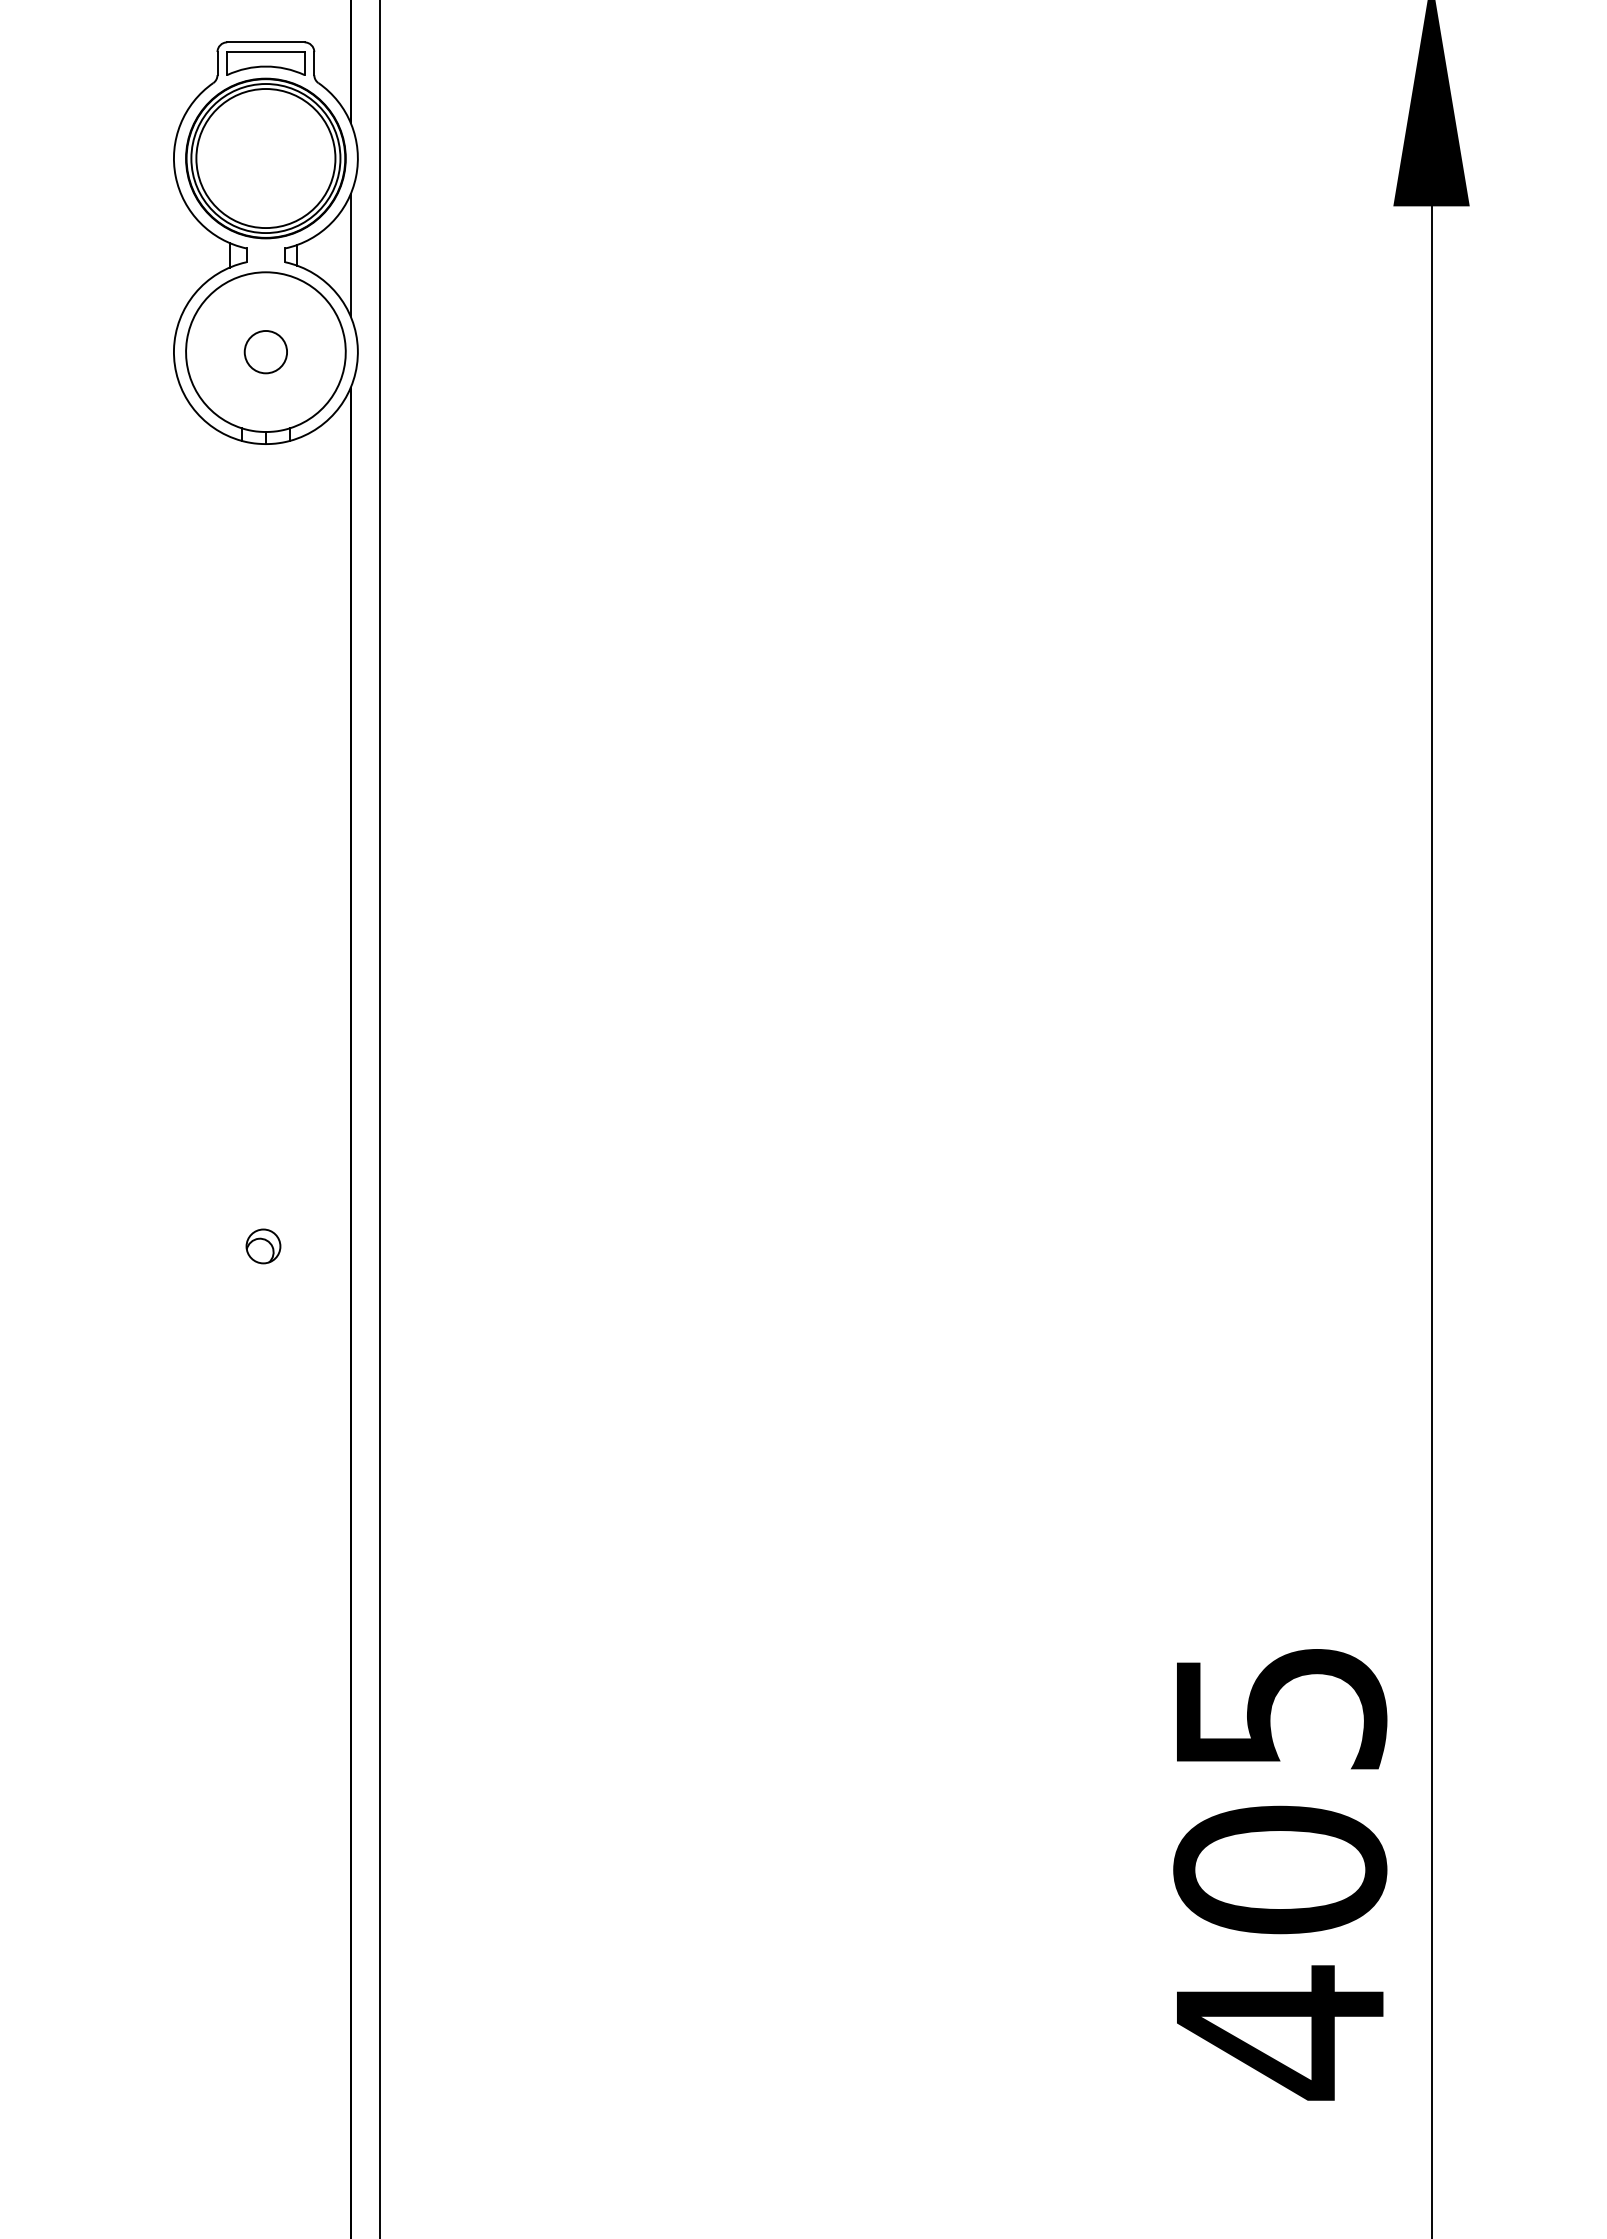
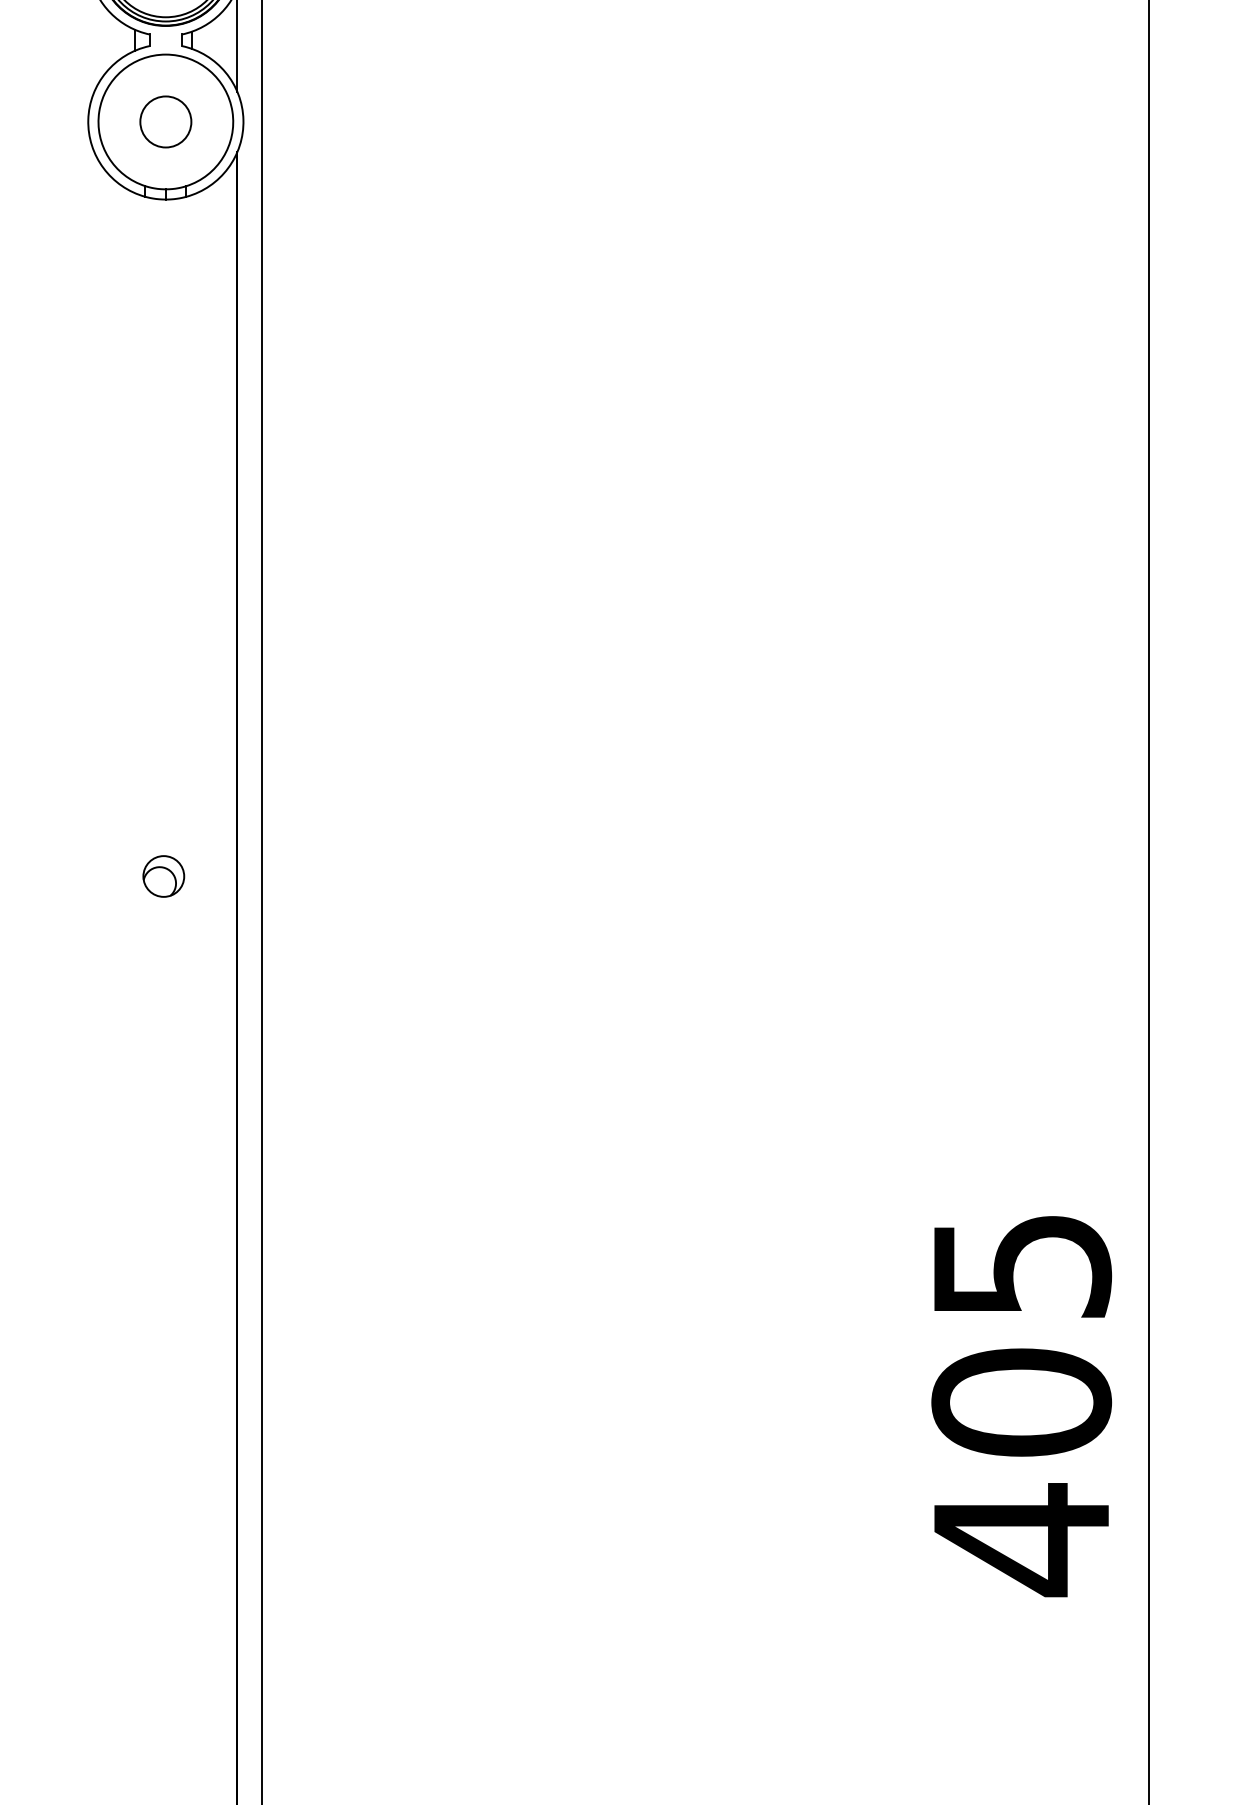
circle: (265, 351) -> (165, 121), size x1.43
part: (263, 1246) -> (163, 876), size x1.43

